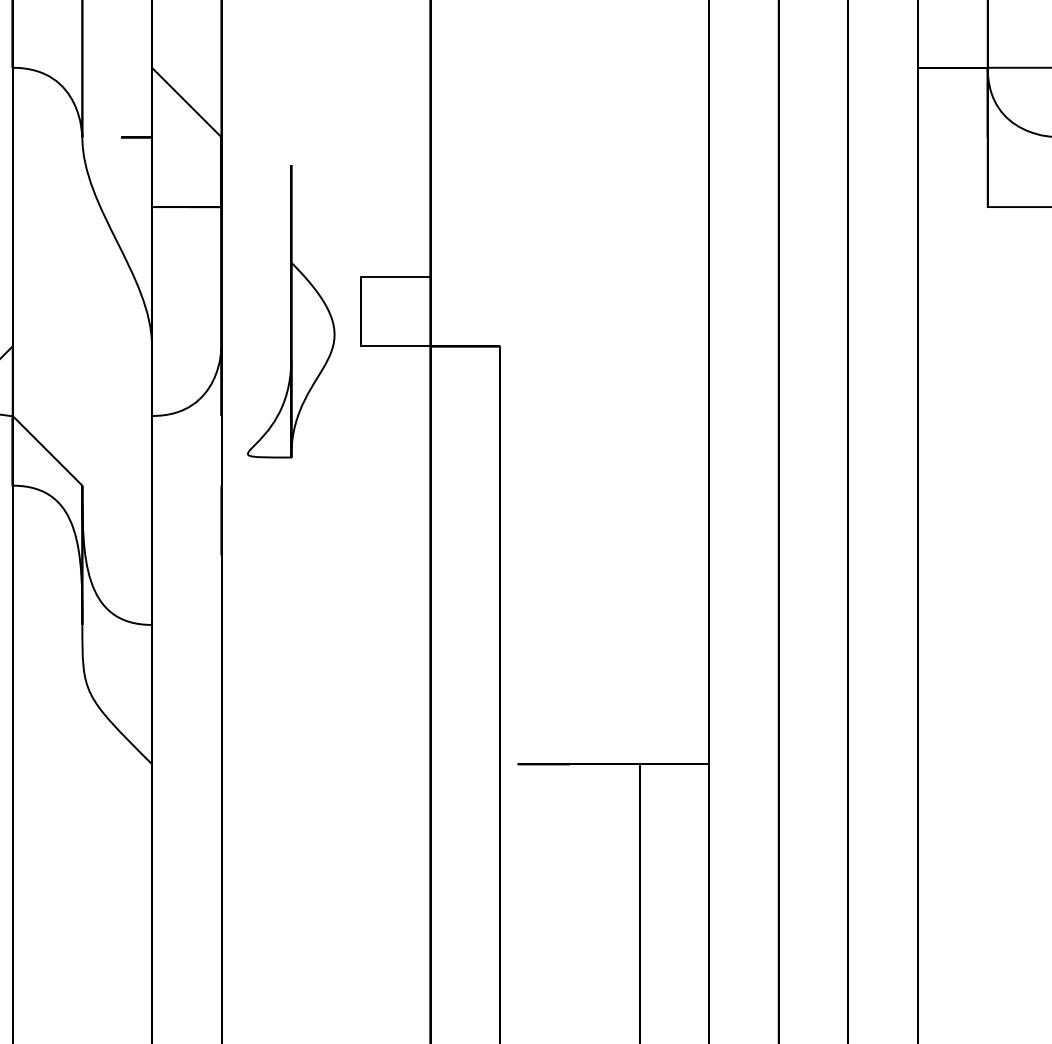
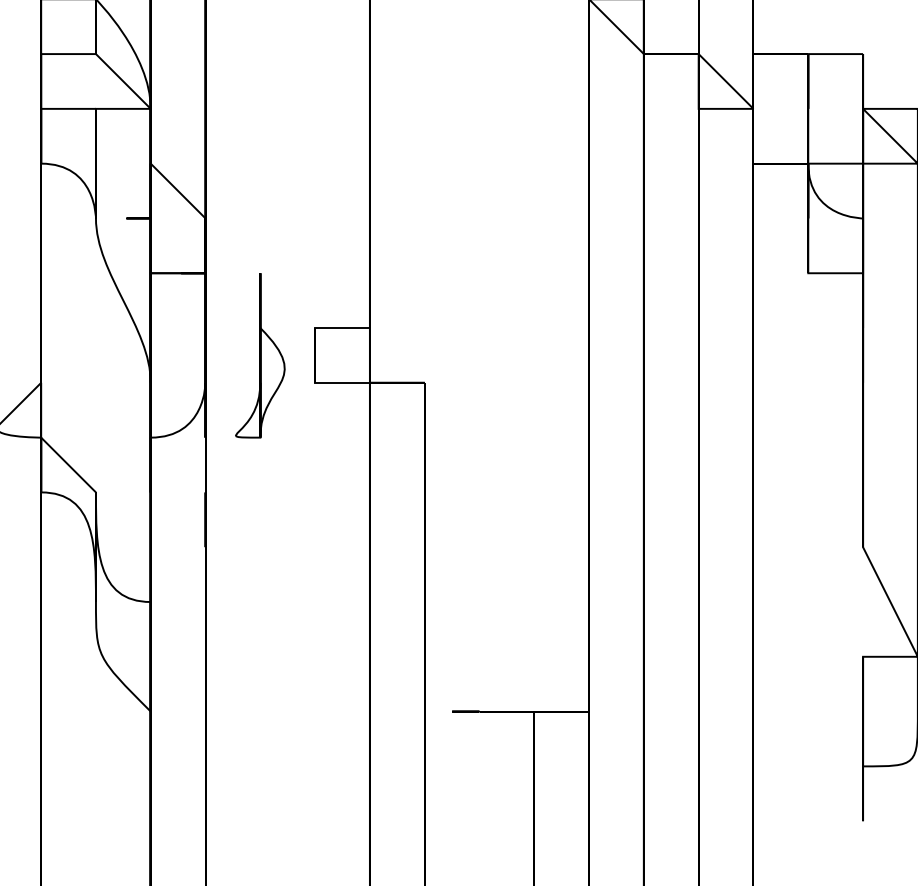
part: (291, 311) -> (260, 355), size x0.71

